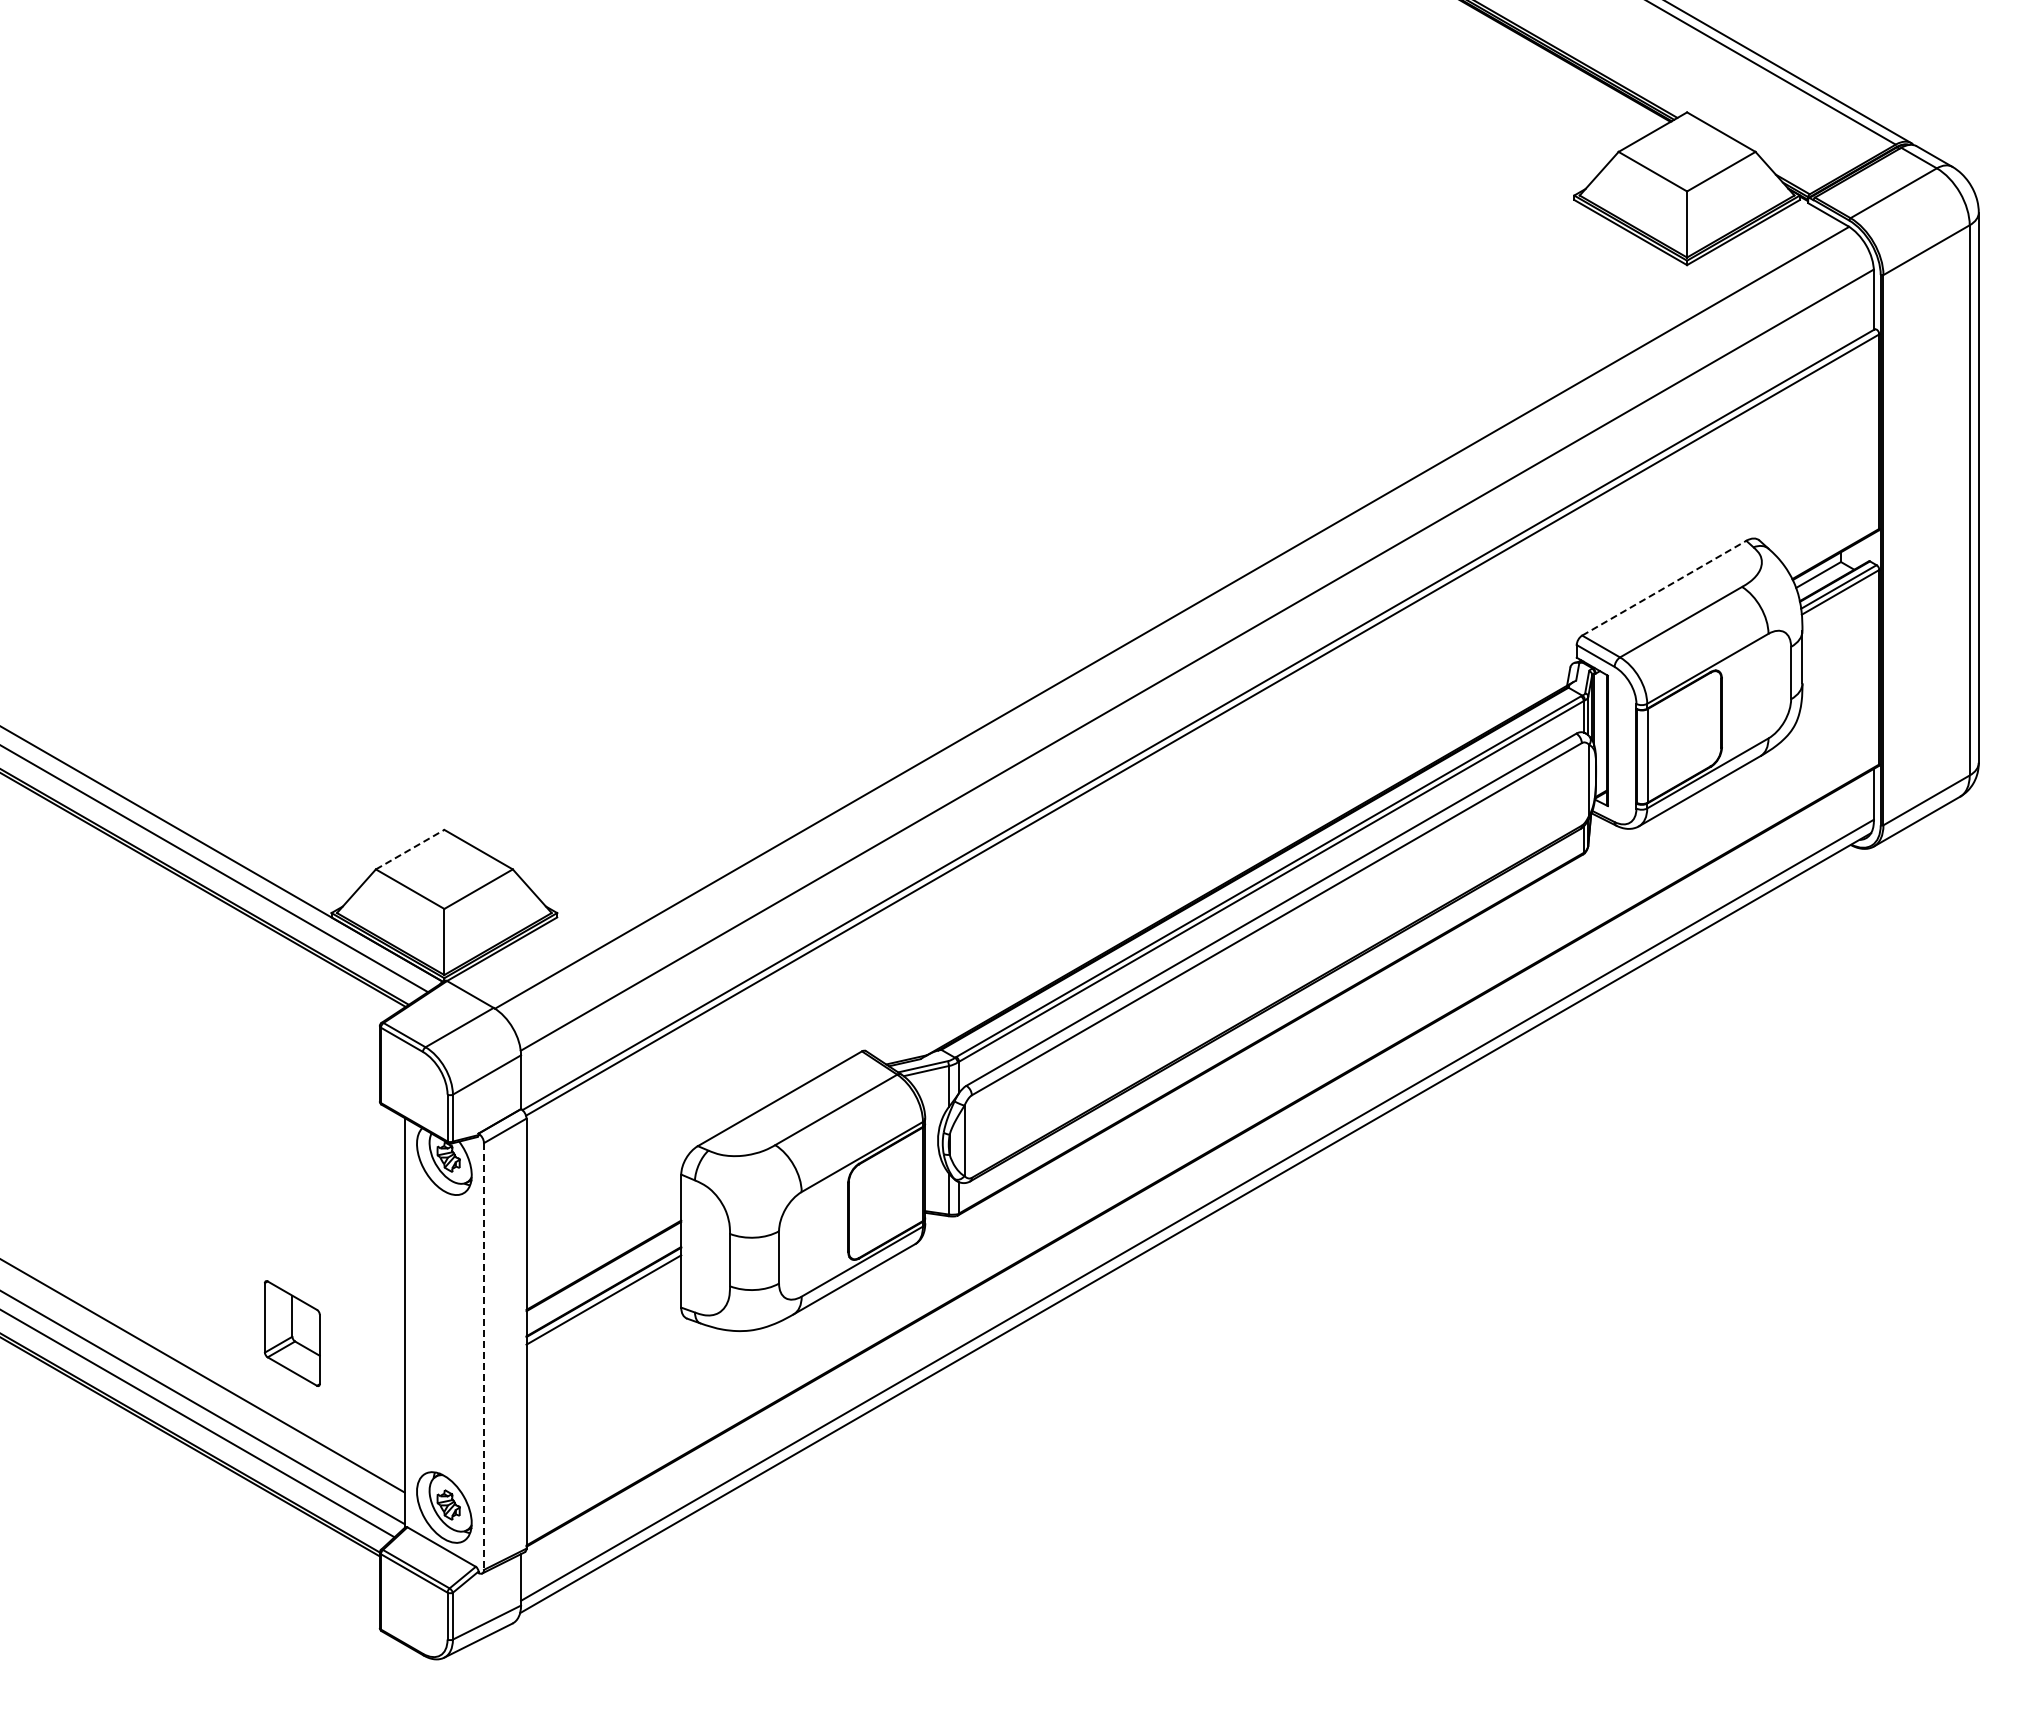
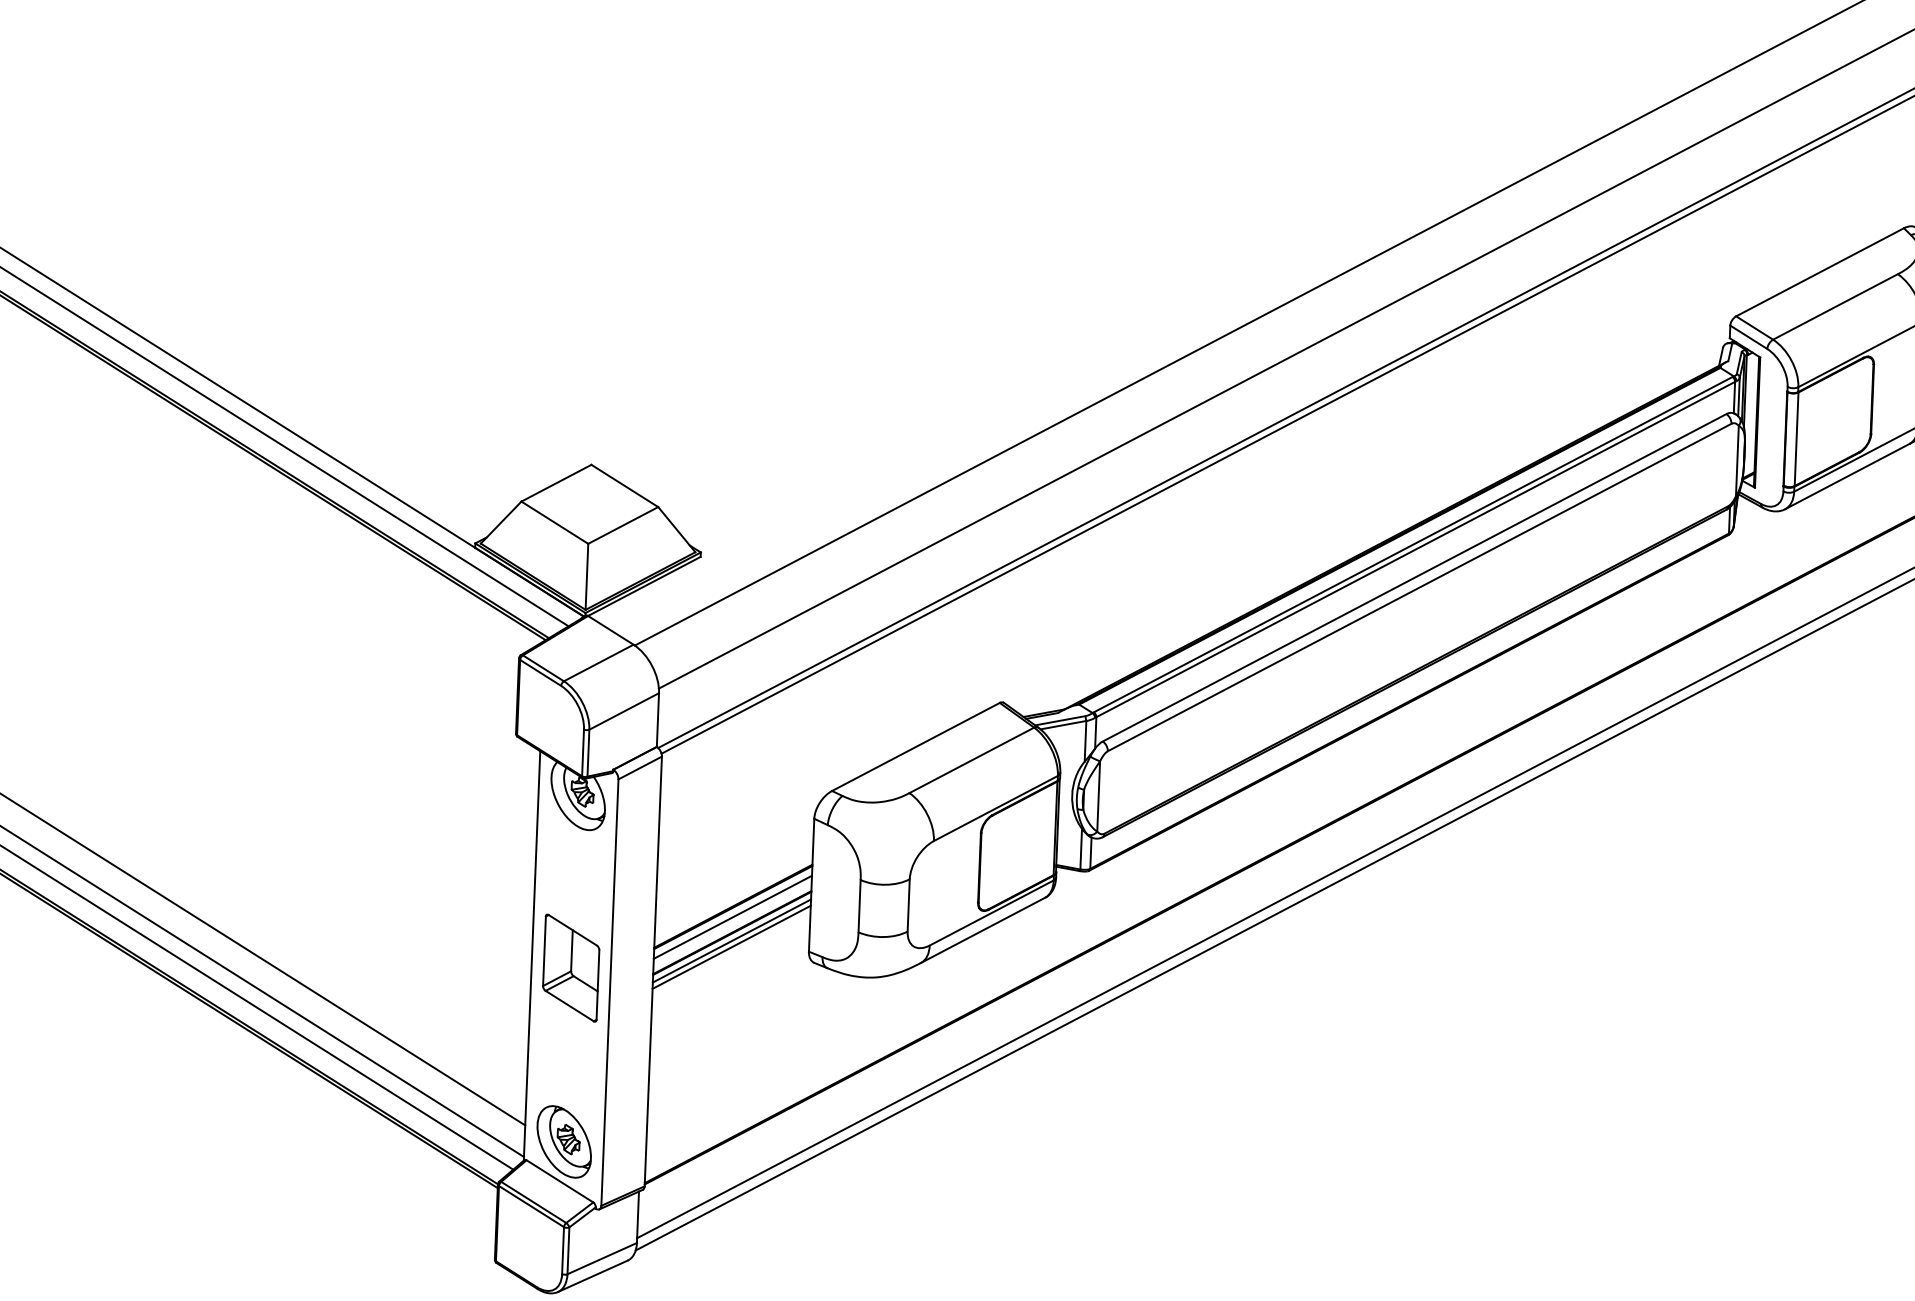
line: (1664, 588) -> (1820, 272), dashed -> solid
line: (410, 849) -> (556, 483), dashed -> solid
line: (603, 1275) -> (732, 916), added
line: (603, 1306) -> (731, 947), added
part: (292, 1333) -> (571, 968), moved
line: (484, 1357) -> (610, 993), dashed -> solid

